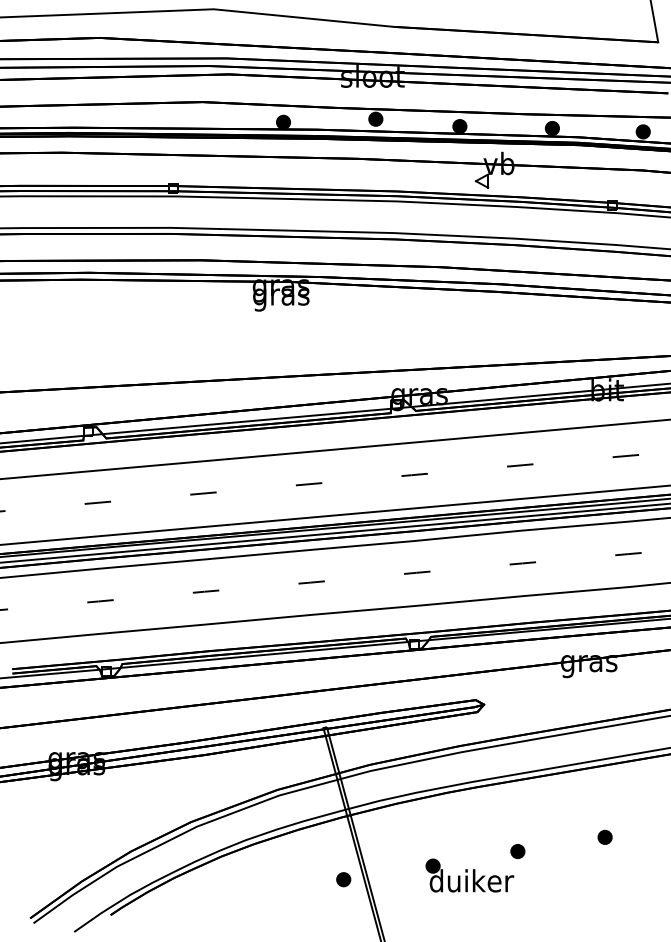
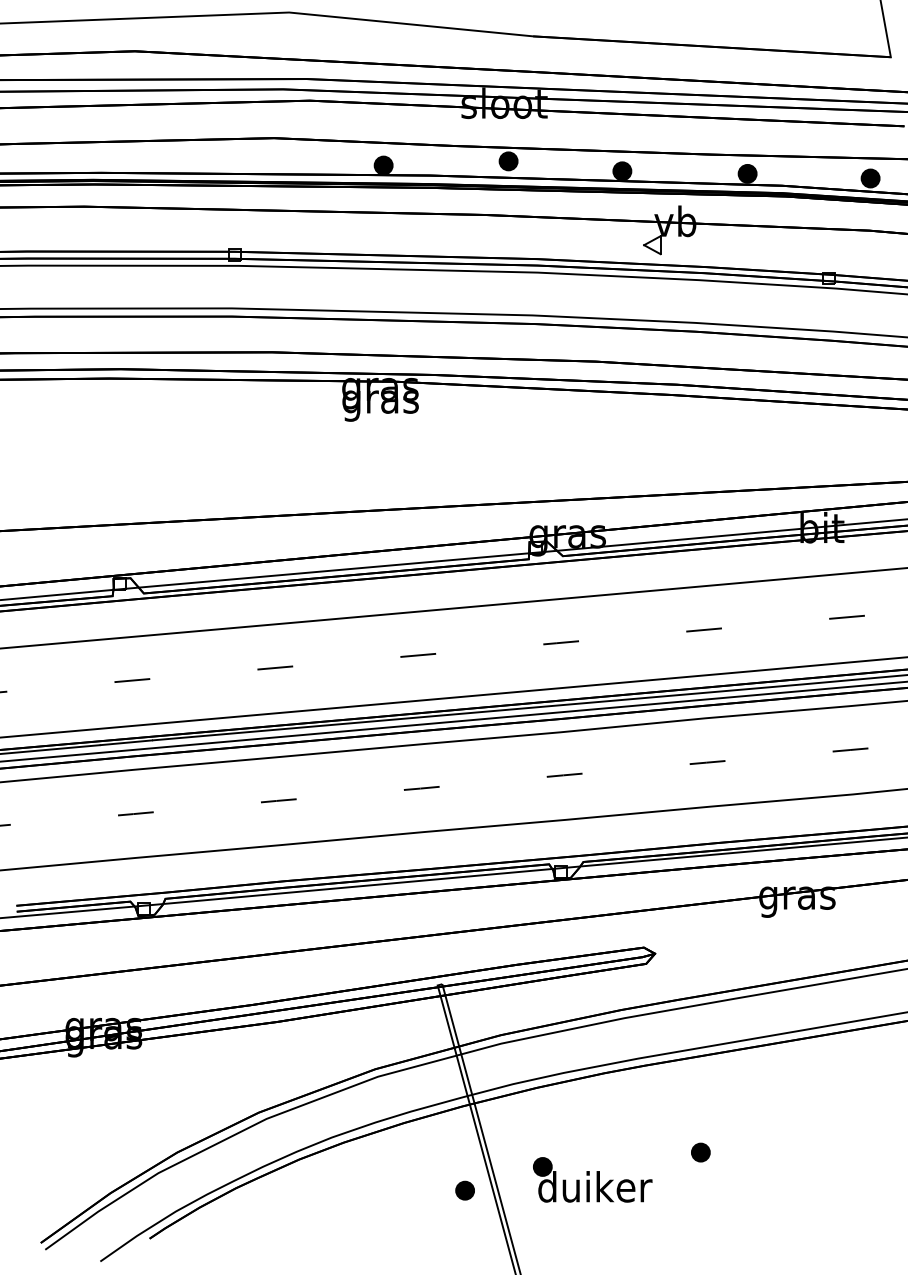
part: (604, 836) -> (818, 1132), removed
part: (469, 875) -> (592, 1179), moved

